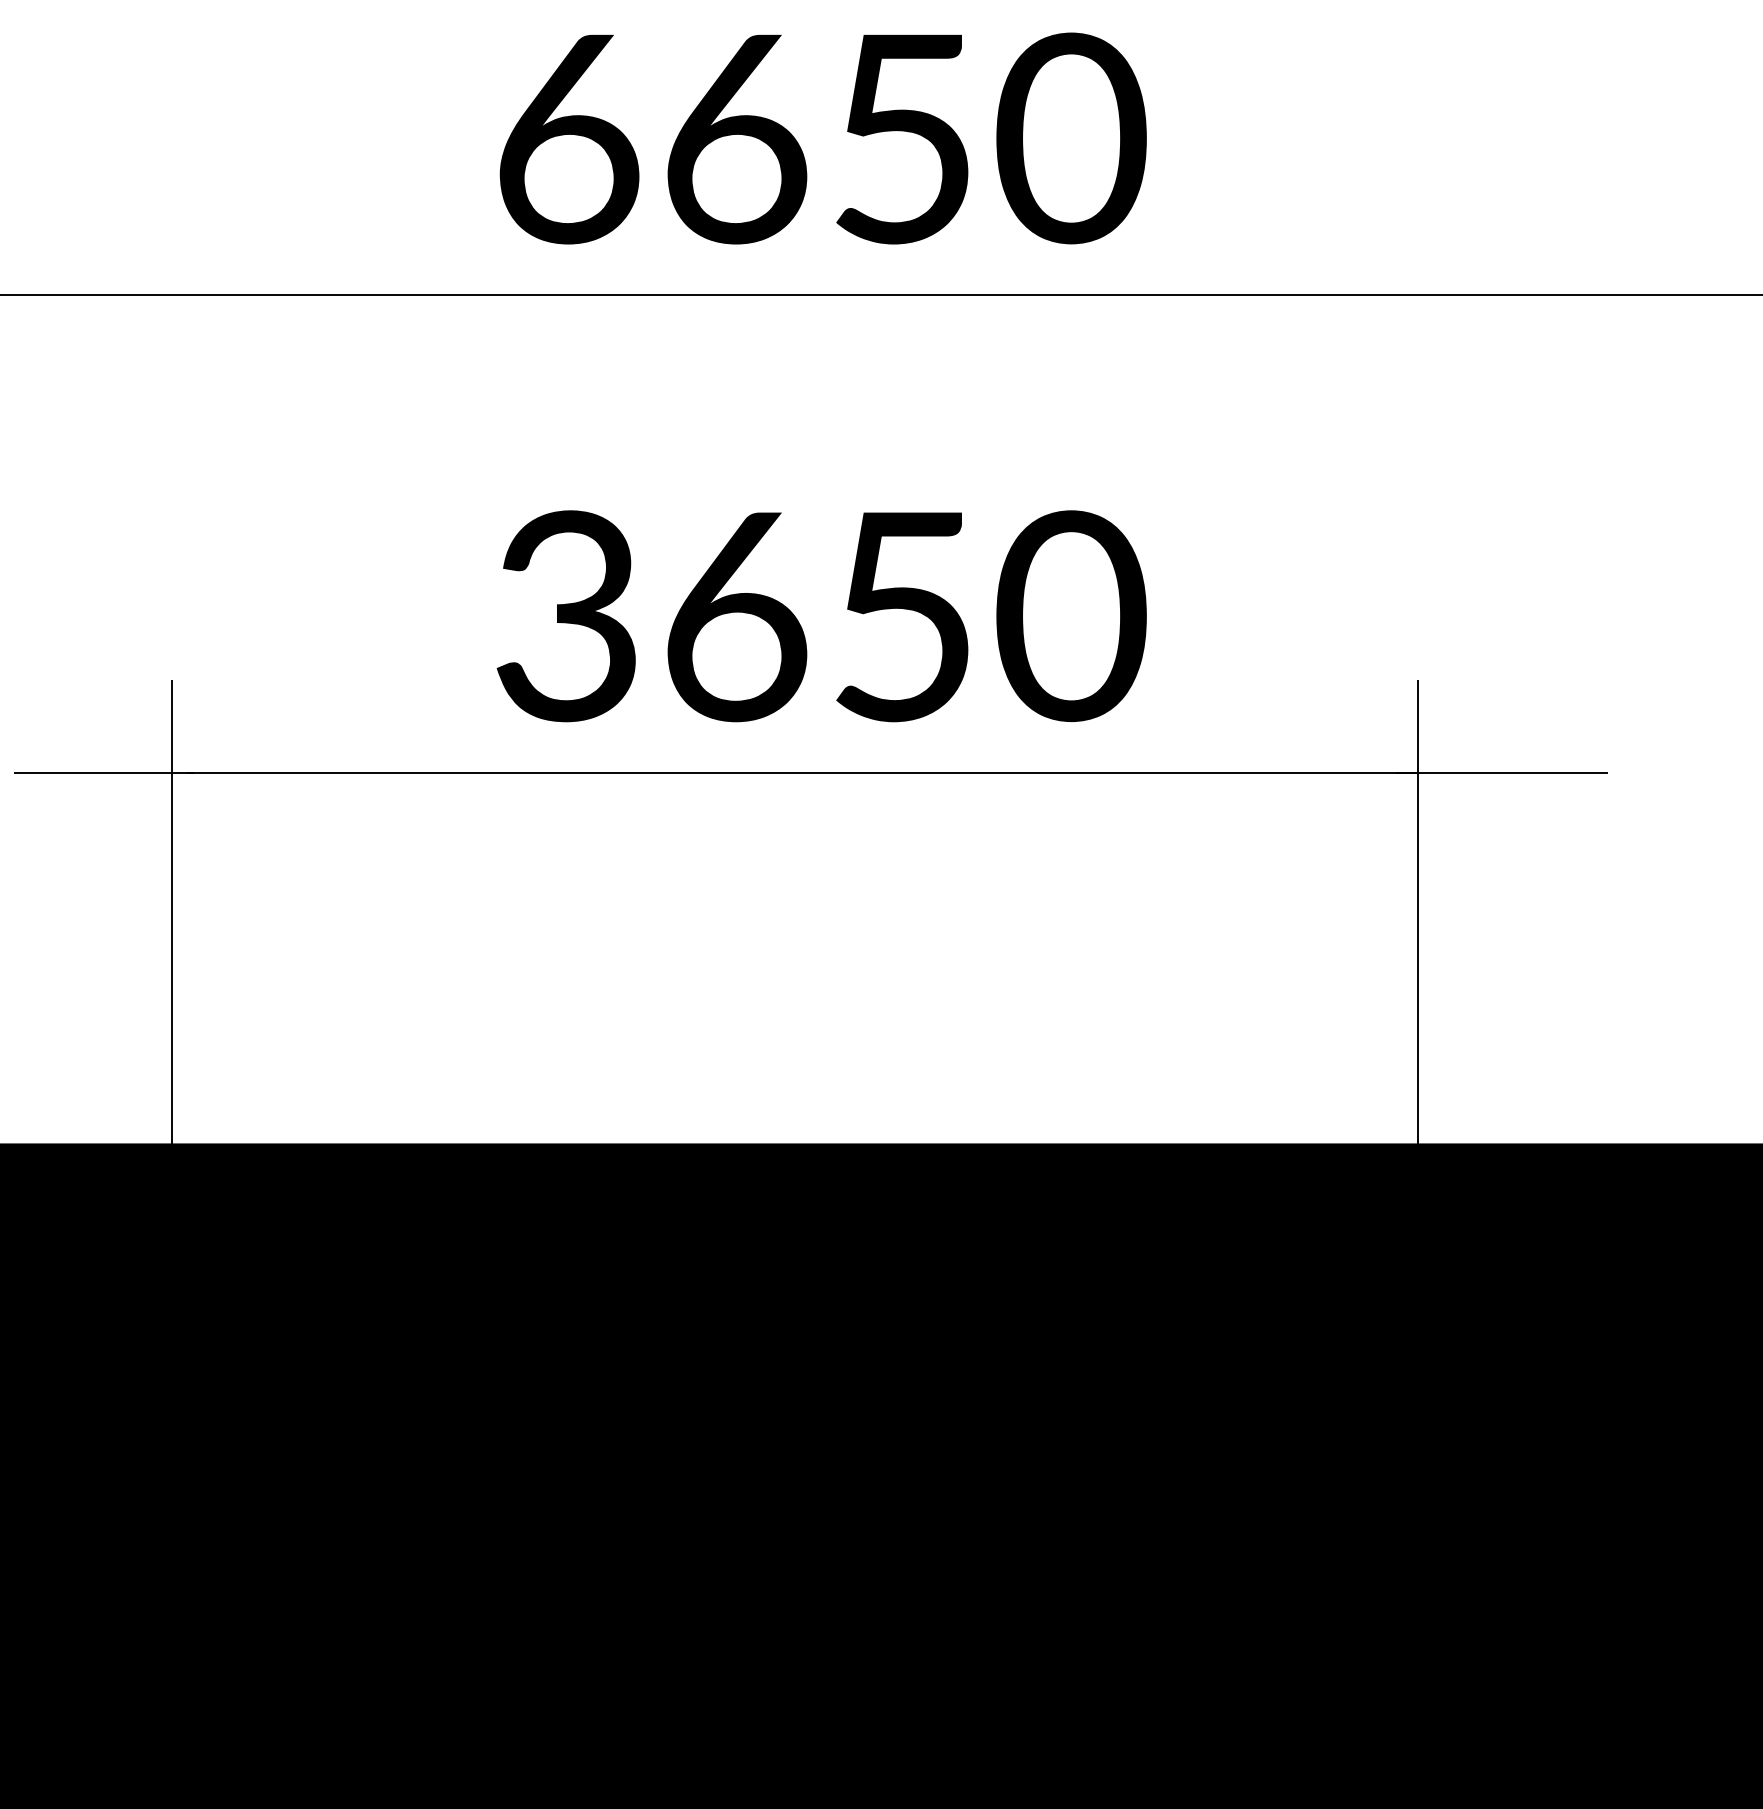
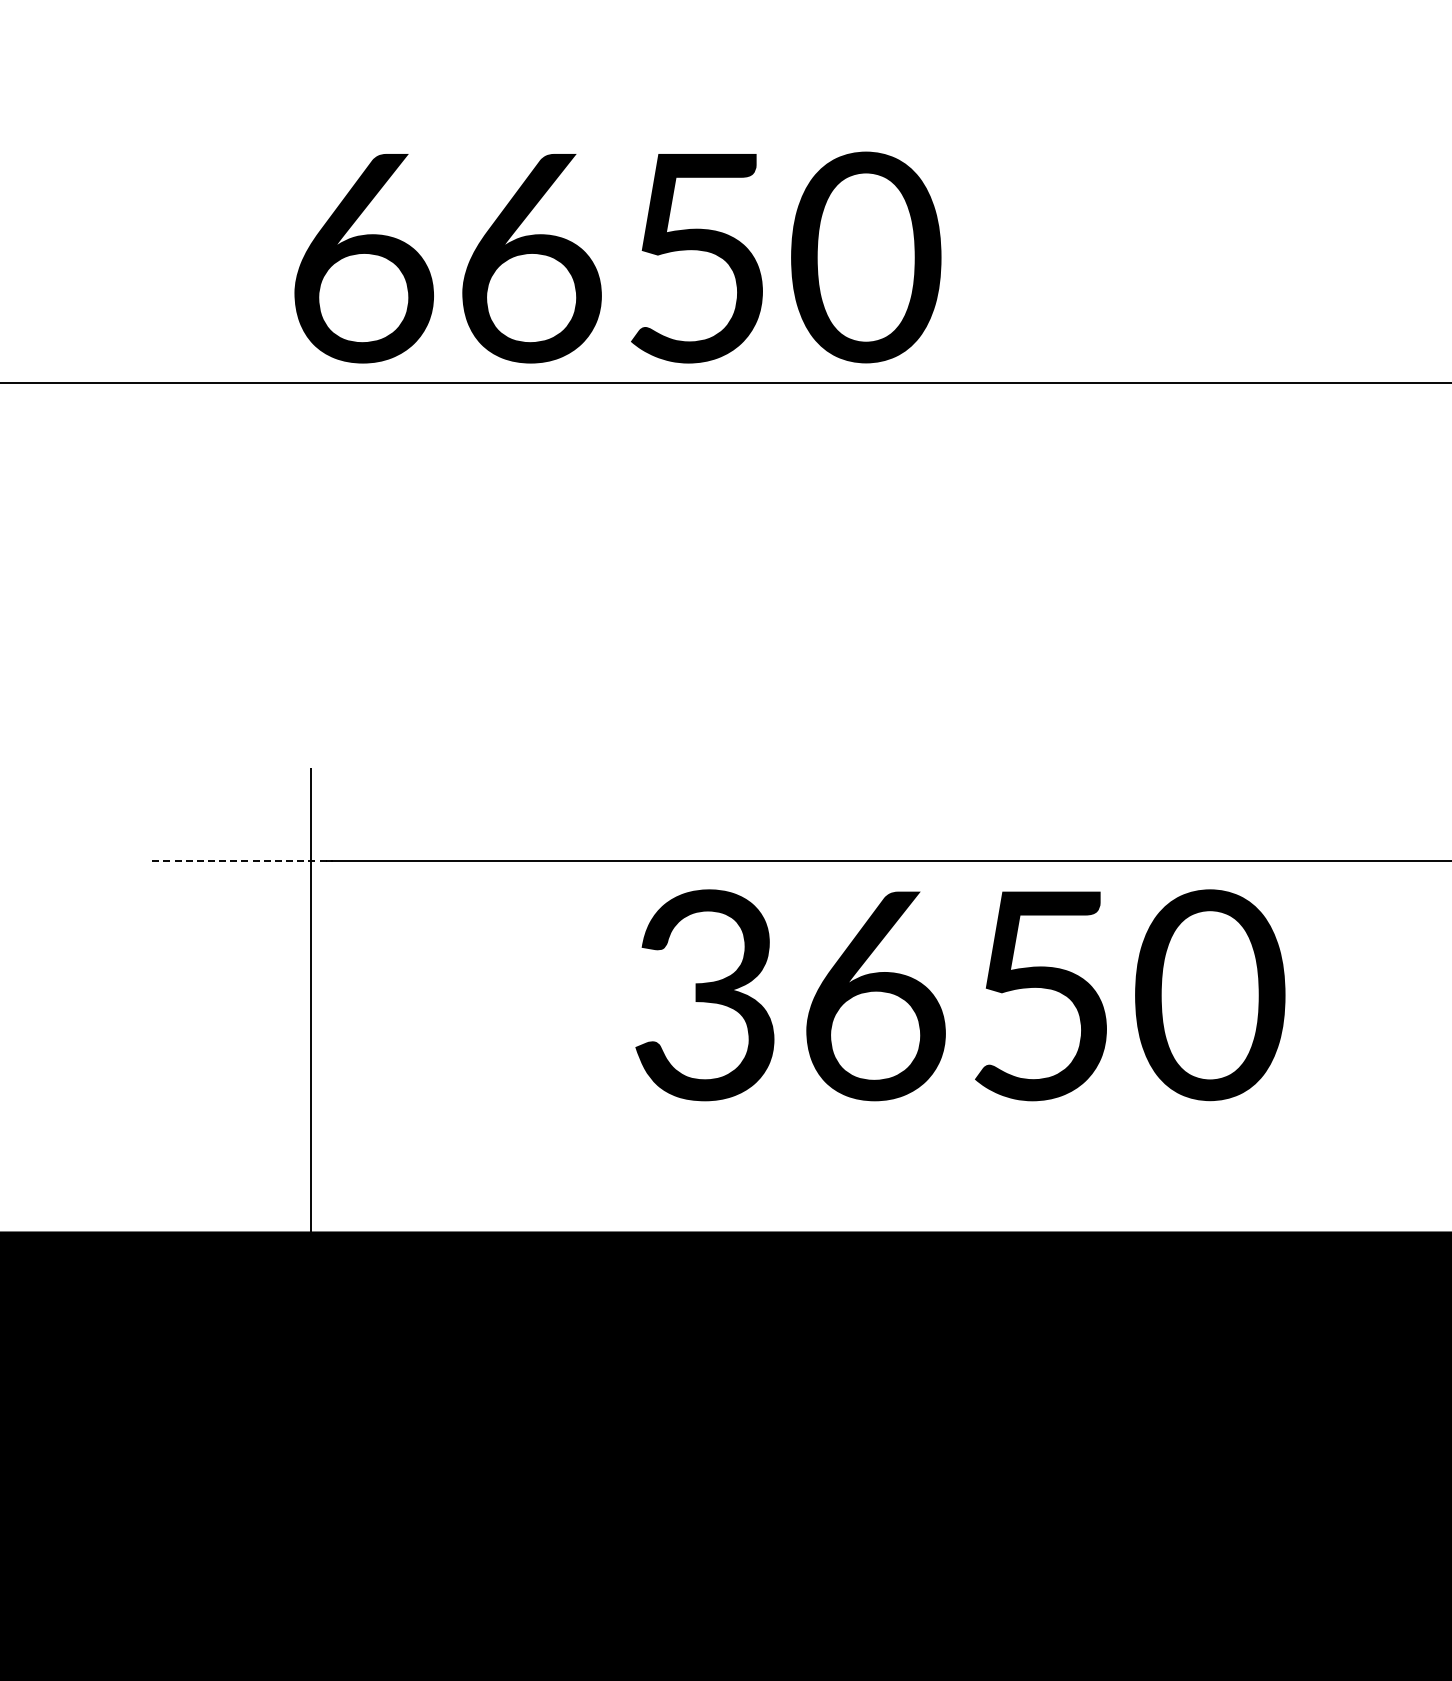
text: (822, 138) -> (617, 257), moved
text: (821, 616) -> (960, 995), moved
line: (104, 772) -> (243, 860), solid -> dashed

